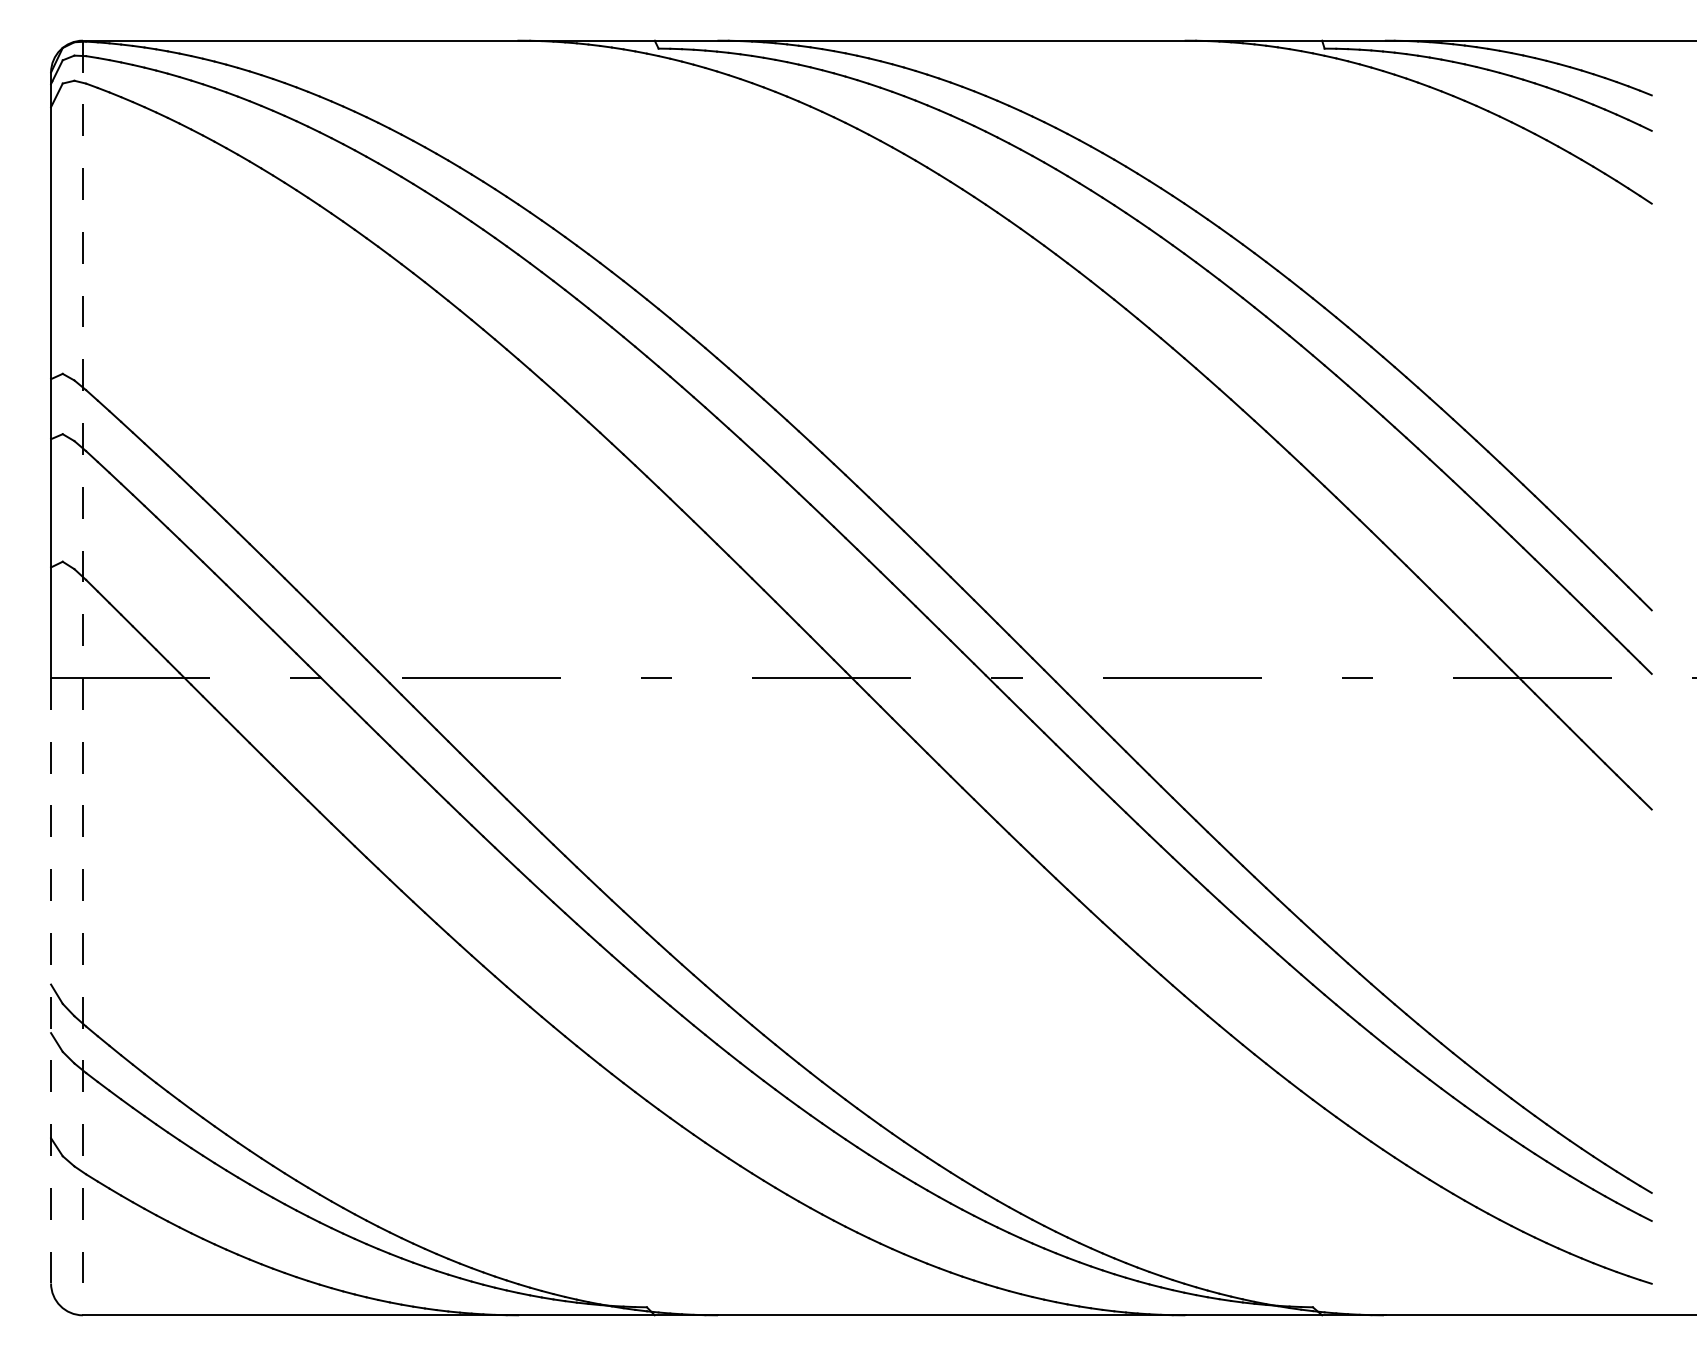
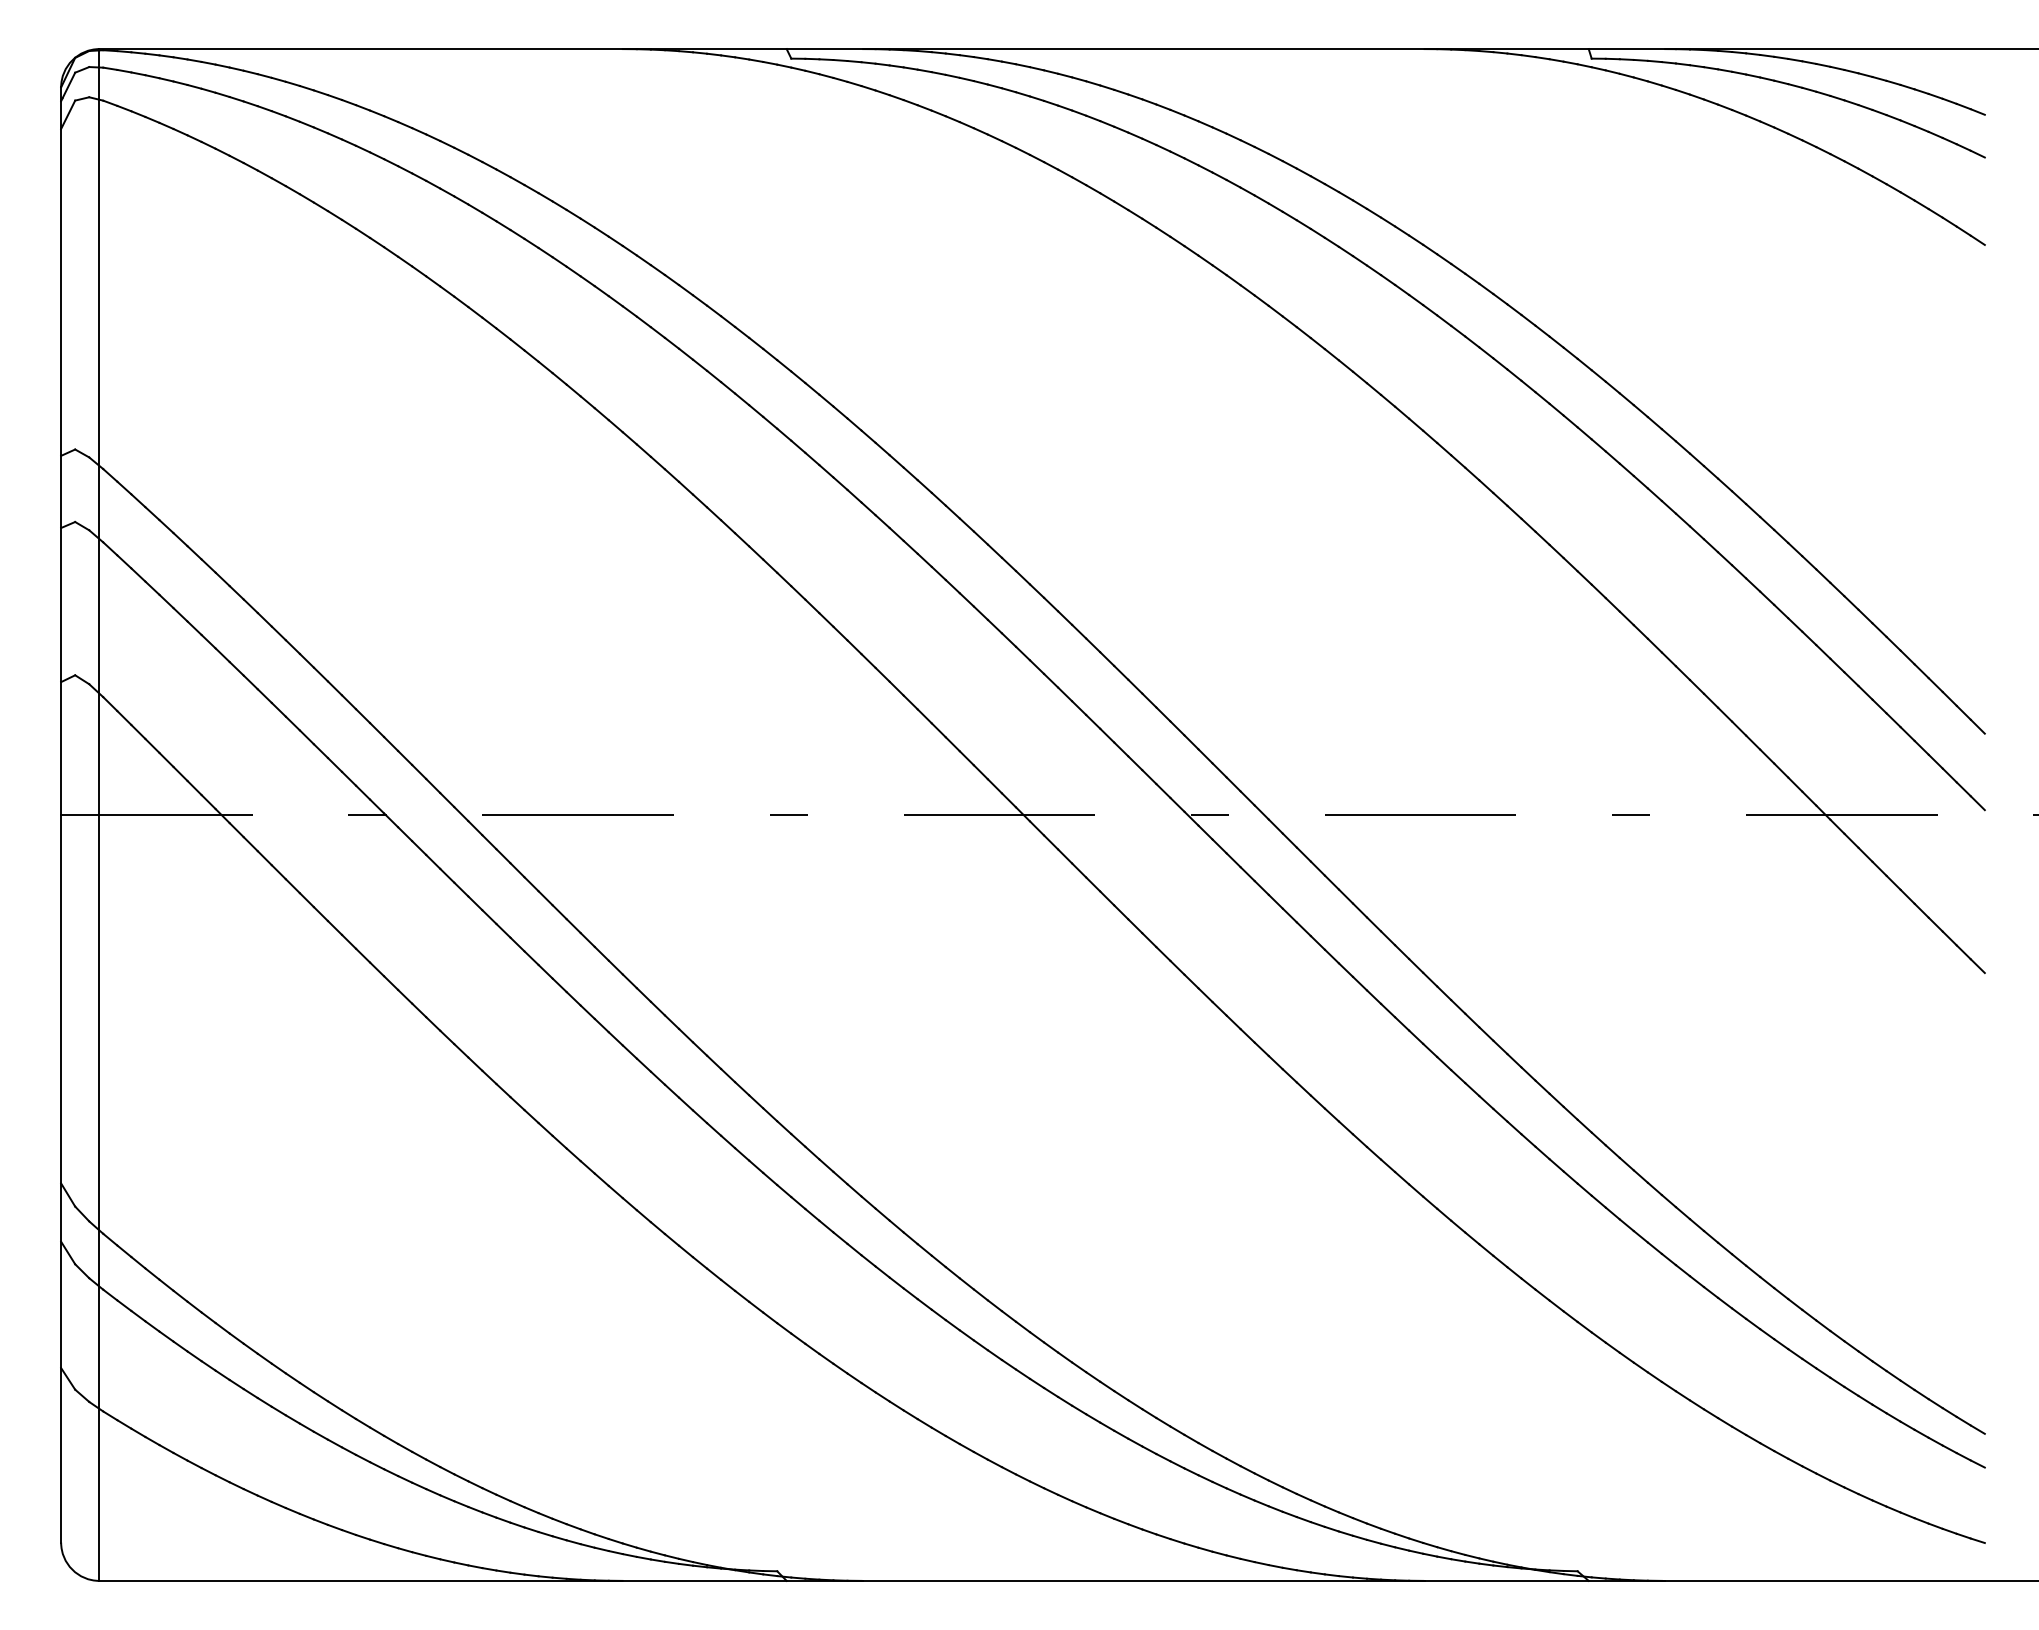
line: (82, 678) -> (99, 815), dashed -> solid
line: (51, 980) -> (61, 1178), dashed -> solid

